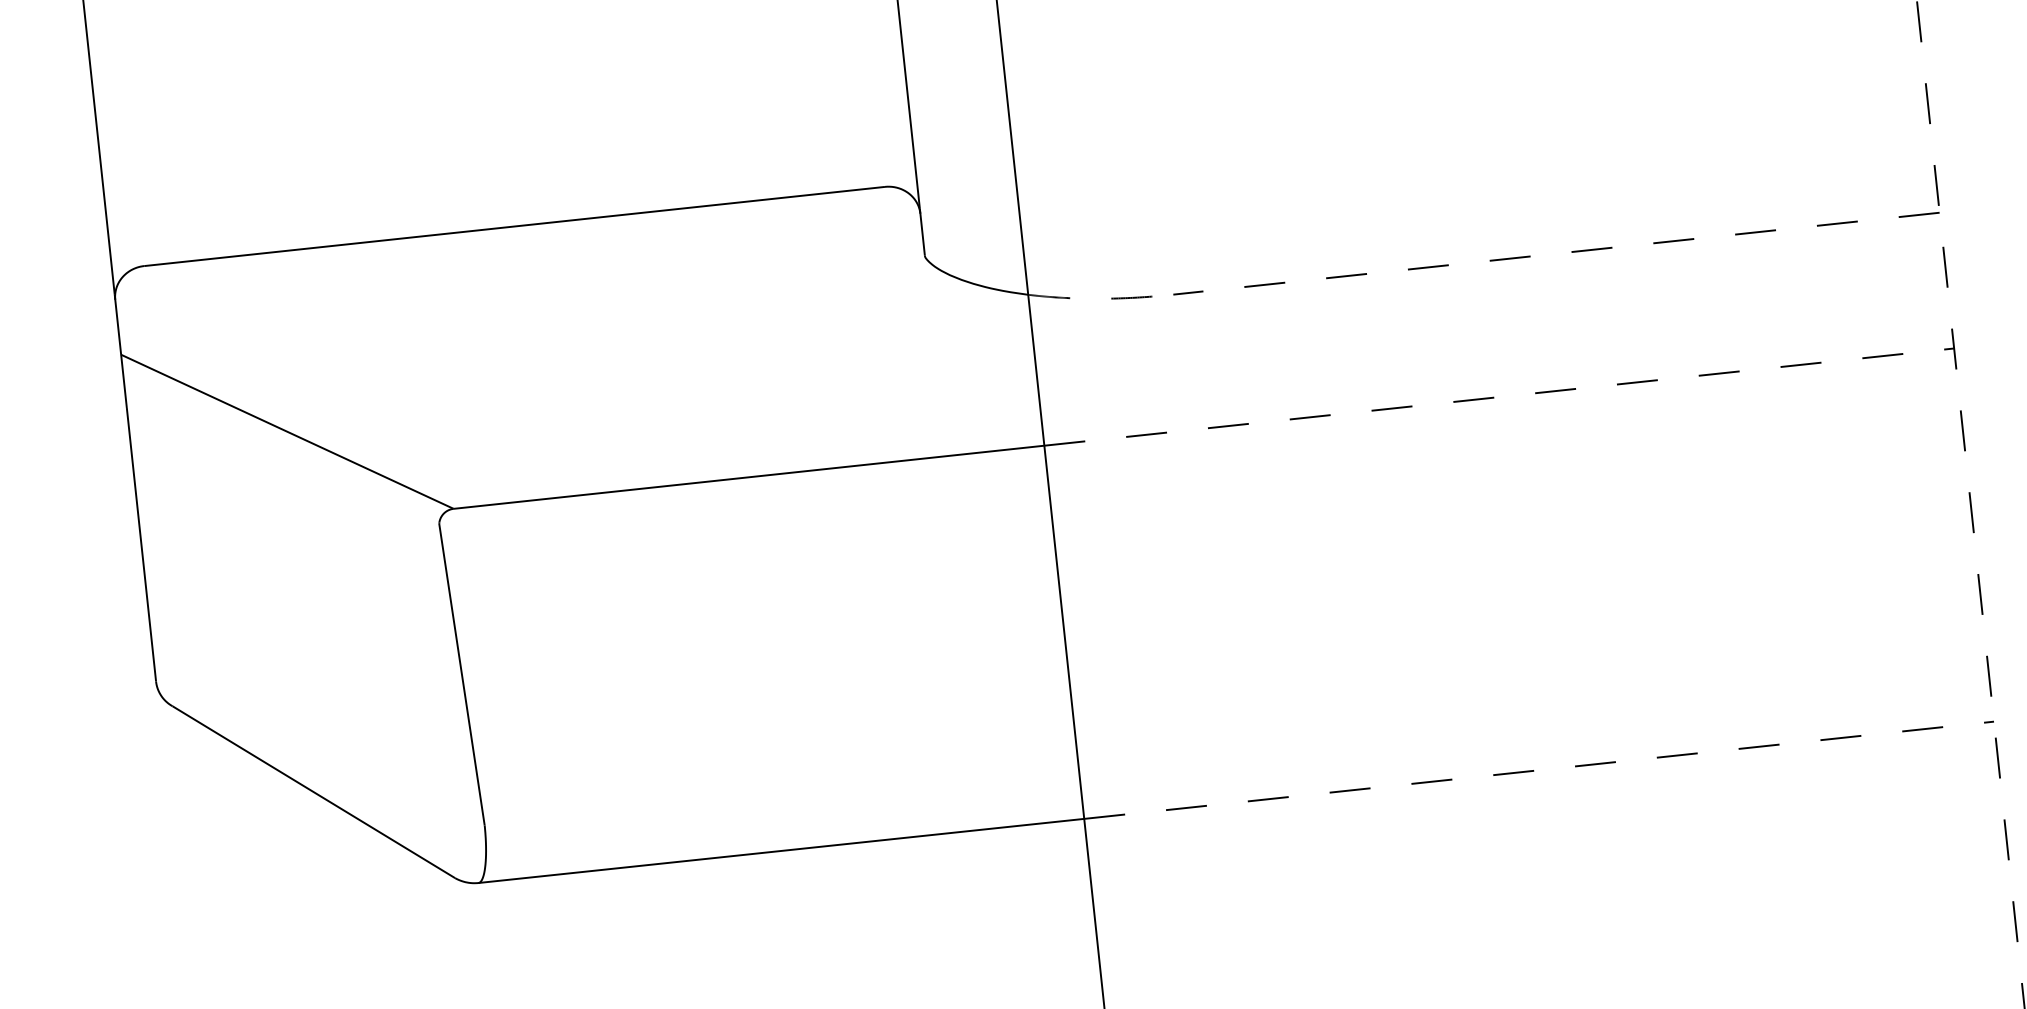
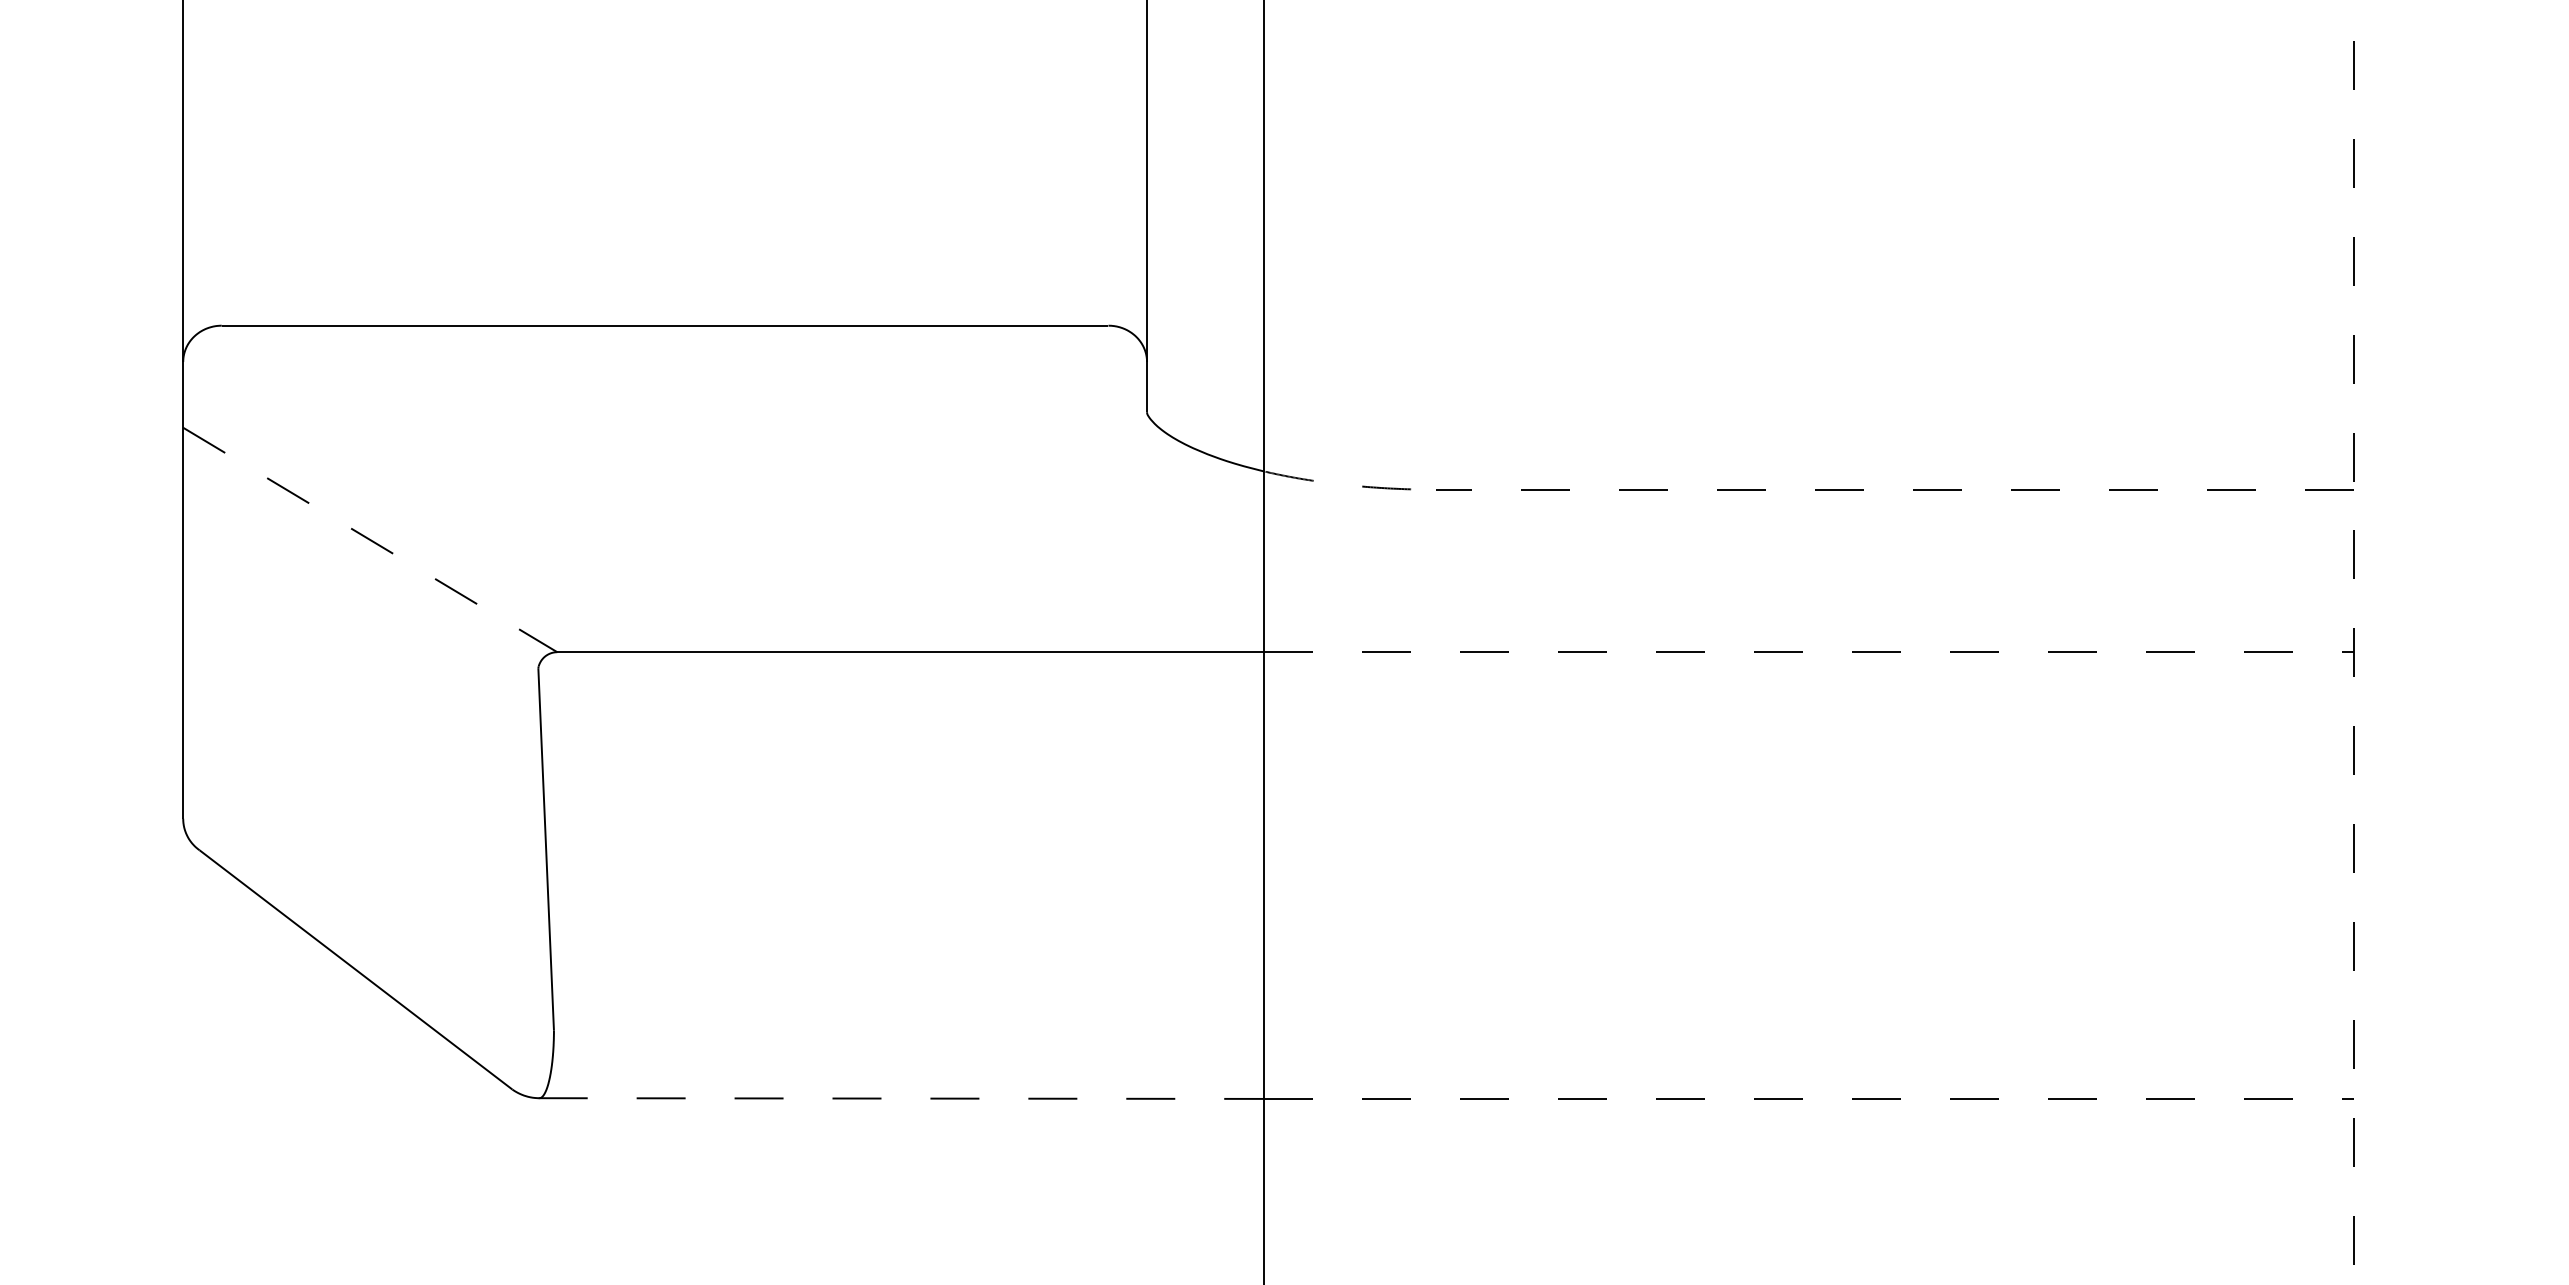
line: (287, 432) -> (370, 540), solid -> dashed
line: (781, 850) -> (901, 1098), solid -> dashed

